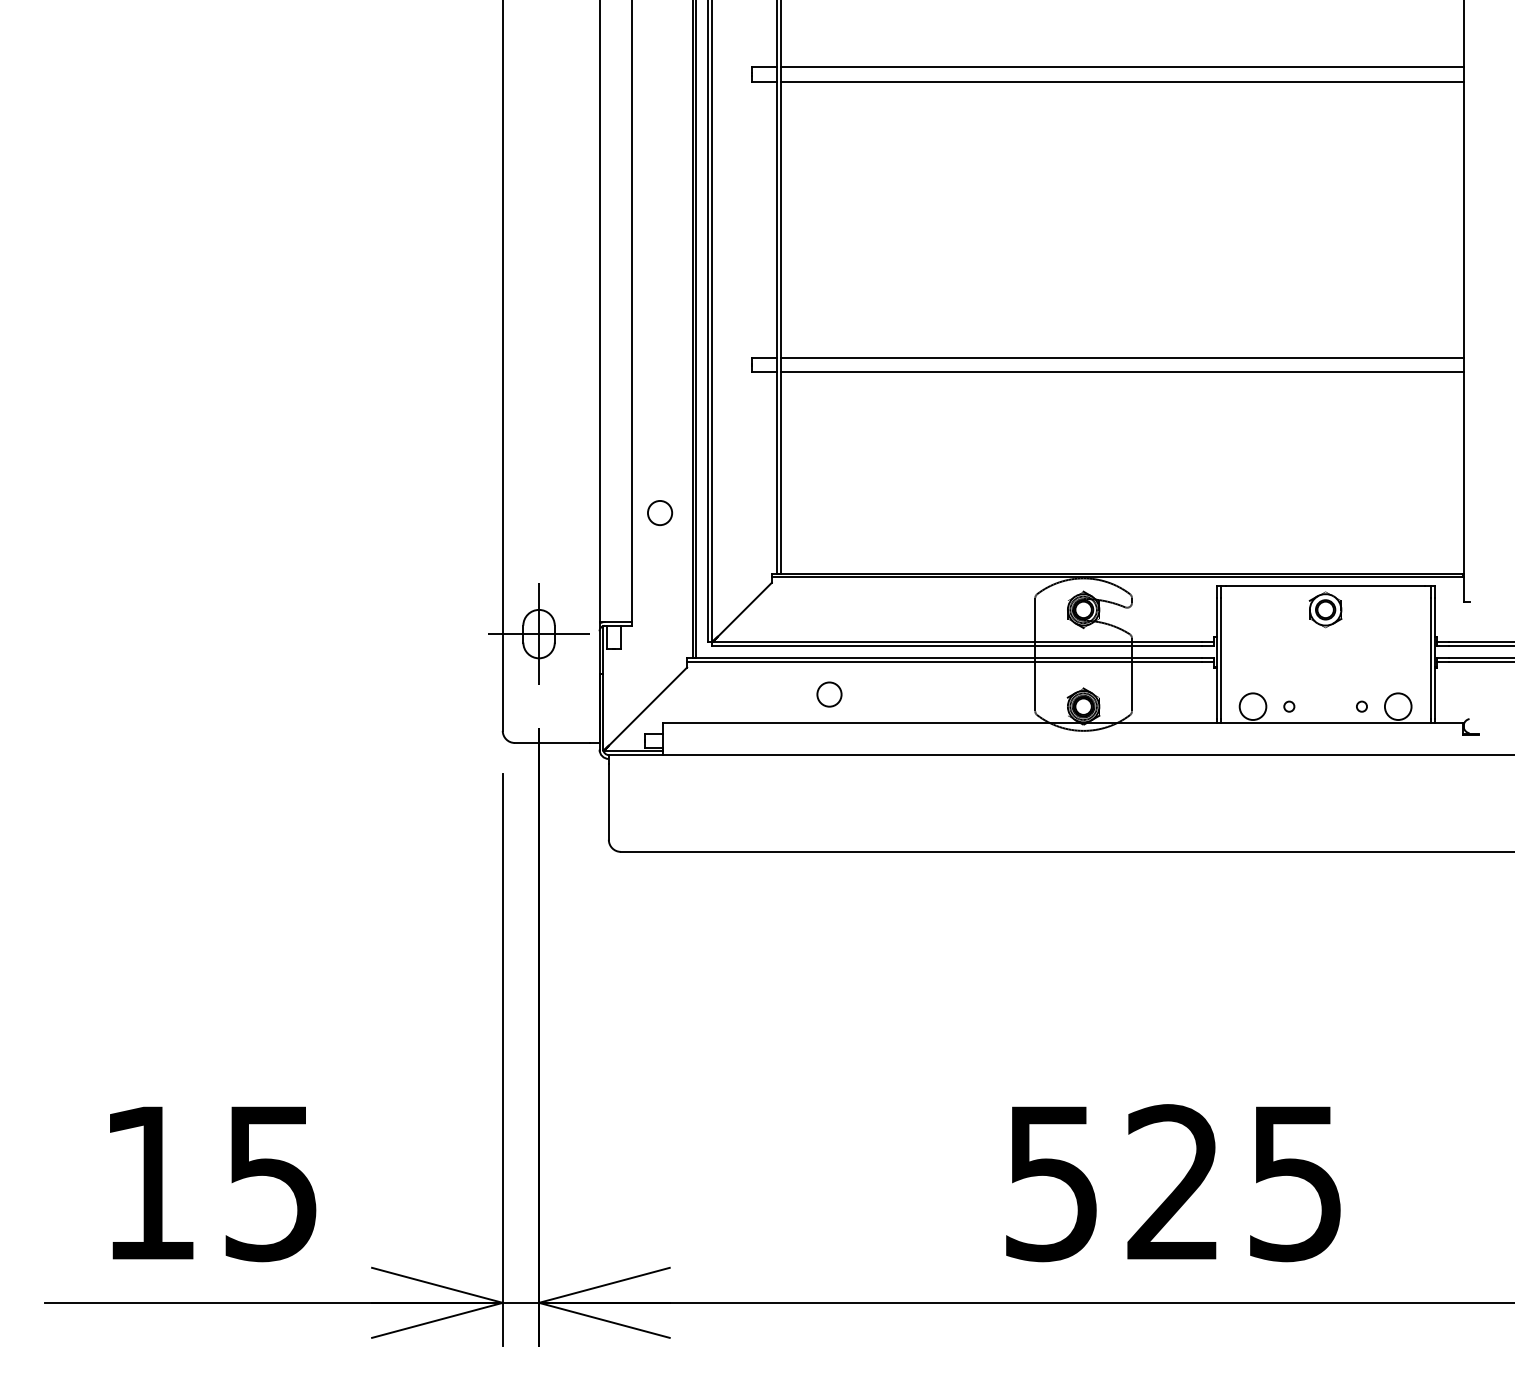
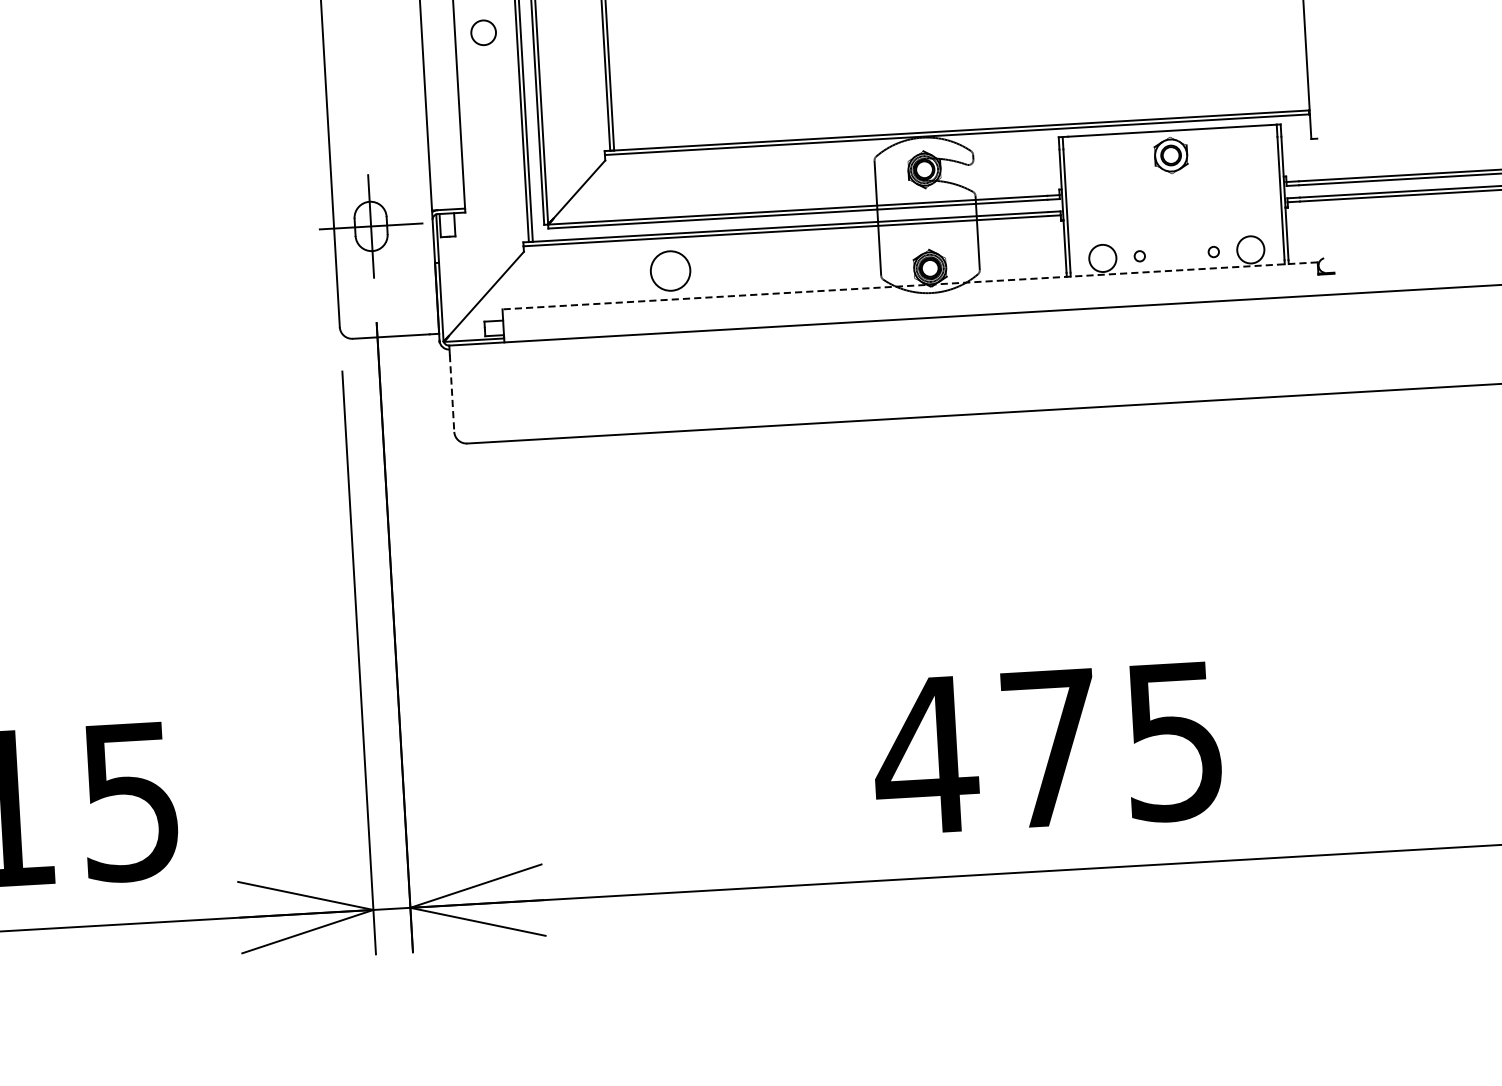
circle: (660, 512) -> (484, 32), moved
circle: (829, 694) -> (670, 270), size x1.6
line: (1062, 722) -> (909, 285), solid -> dashed
line: (608, 802) -> (451, 393), solid -> dashed
text: (1109, 1183) -> (984, 752), 525 -> 475

